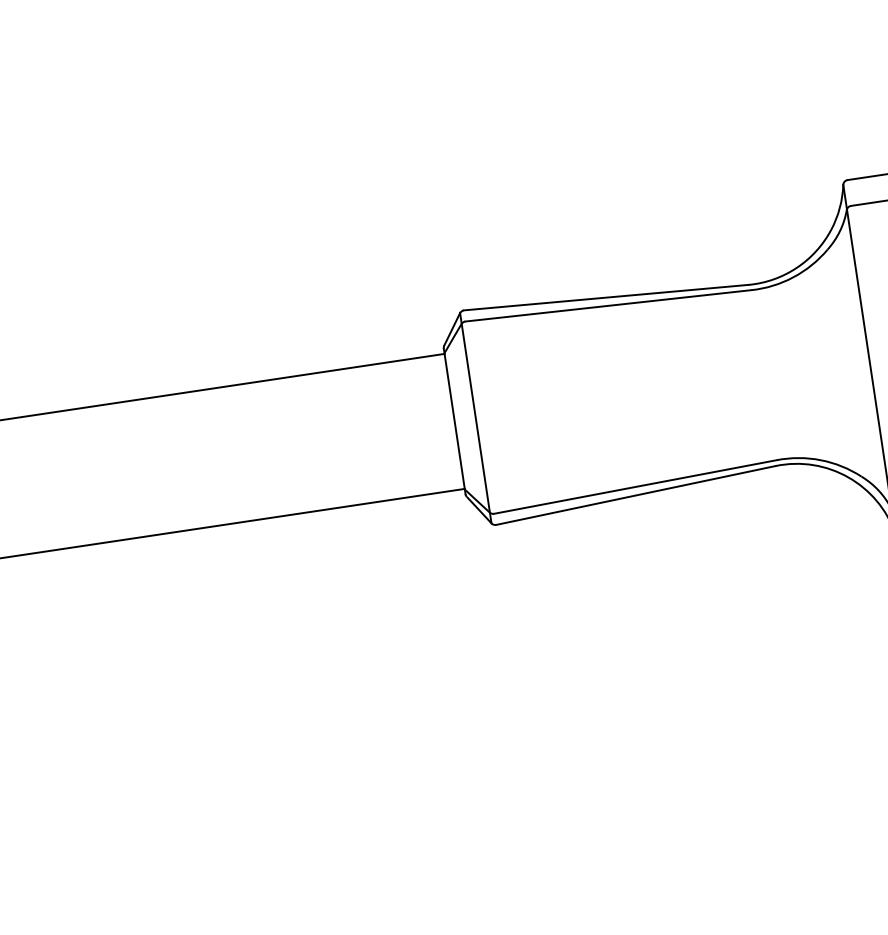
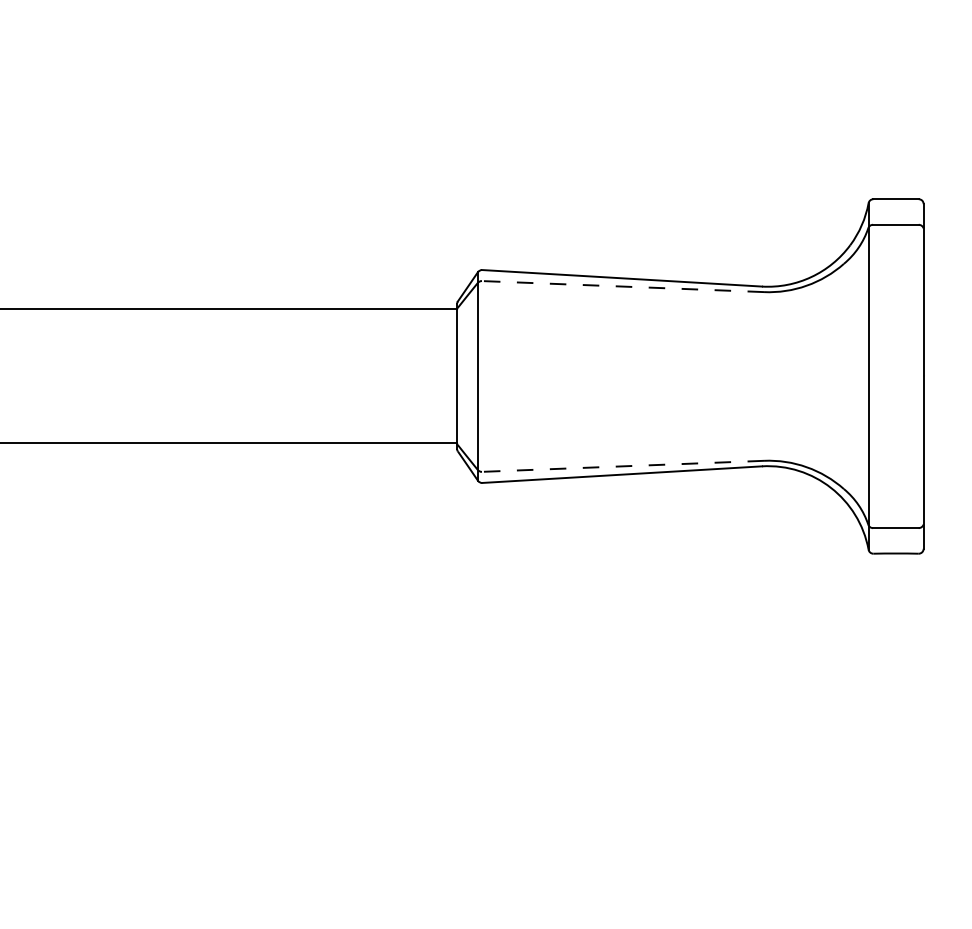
line: (607, 305) -> (622, 286), solid -> dashed
line: (634, 487) -> (622, 466), solid -> dashed

